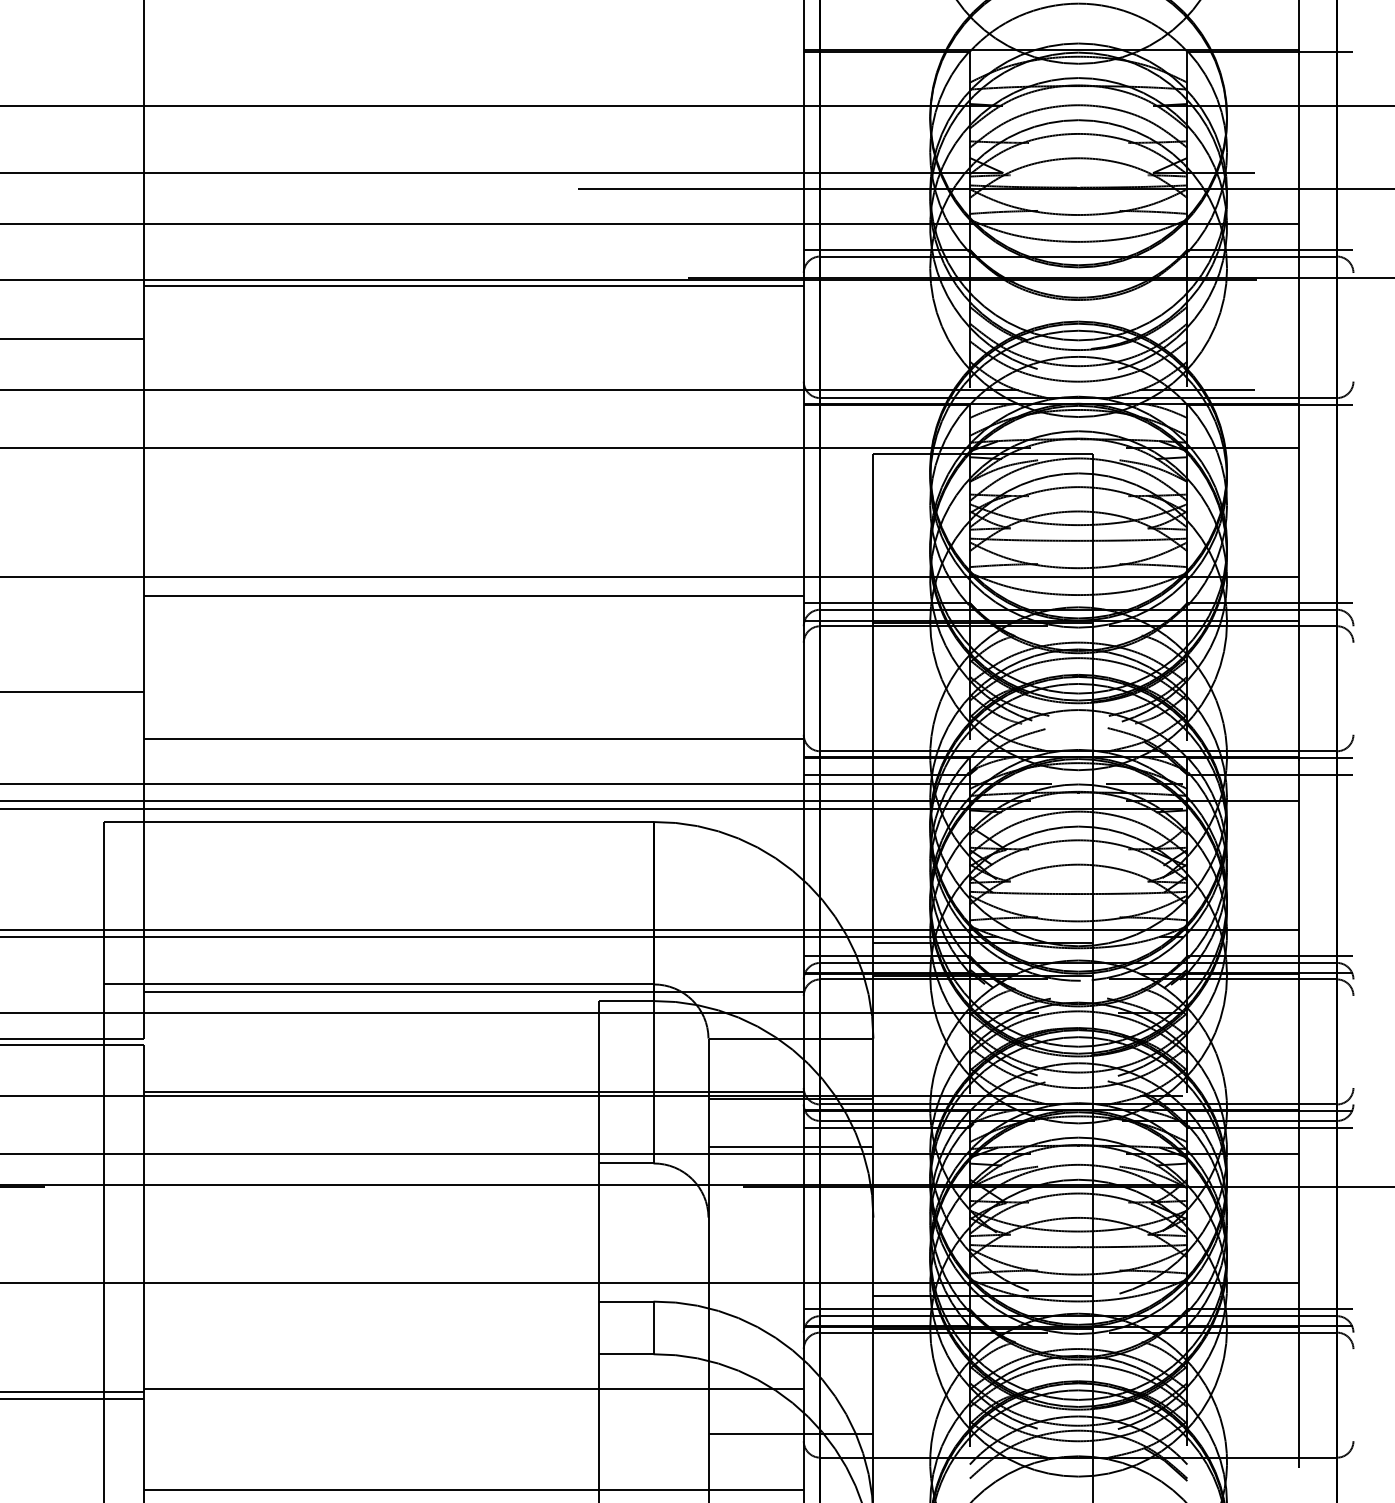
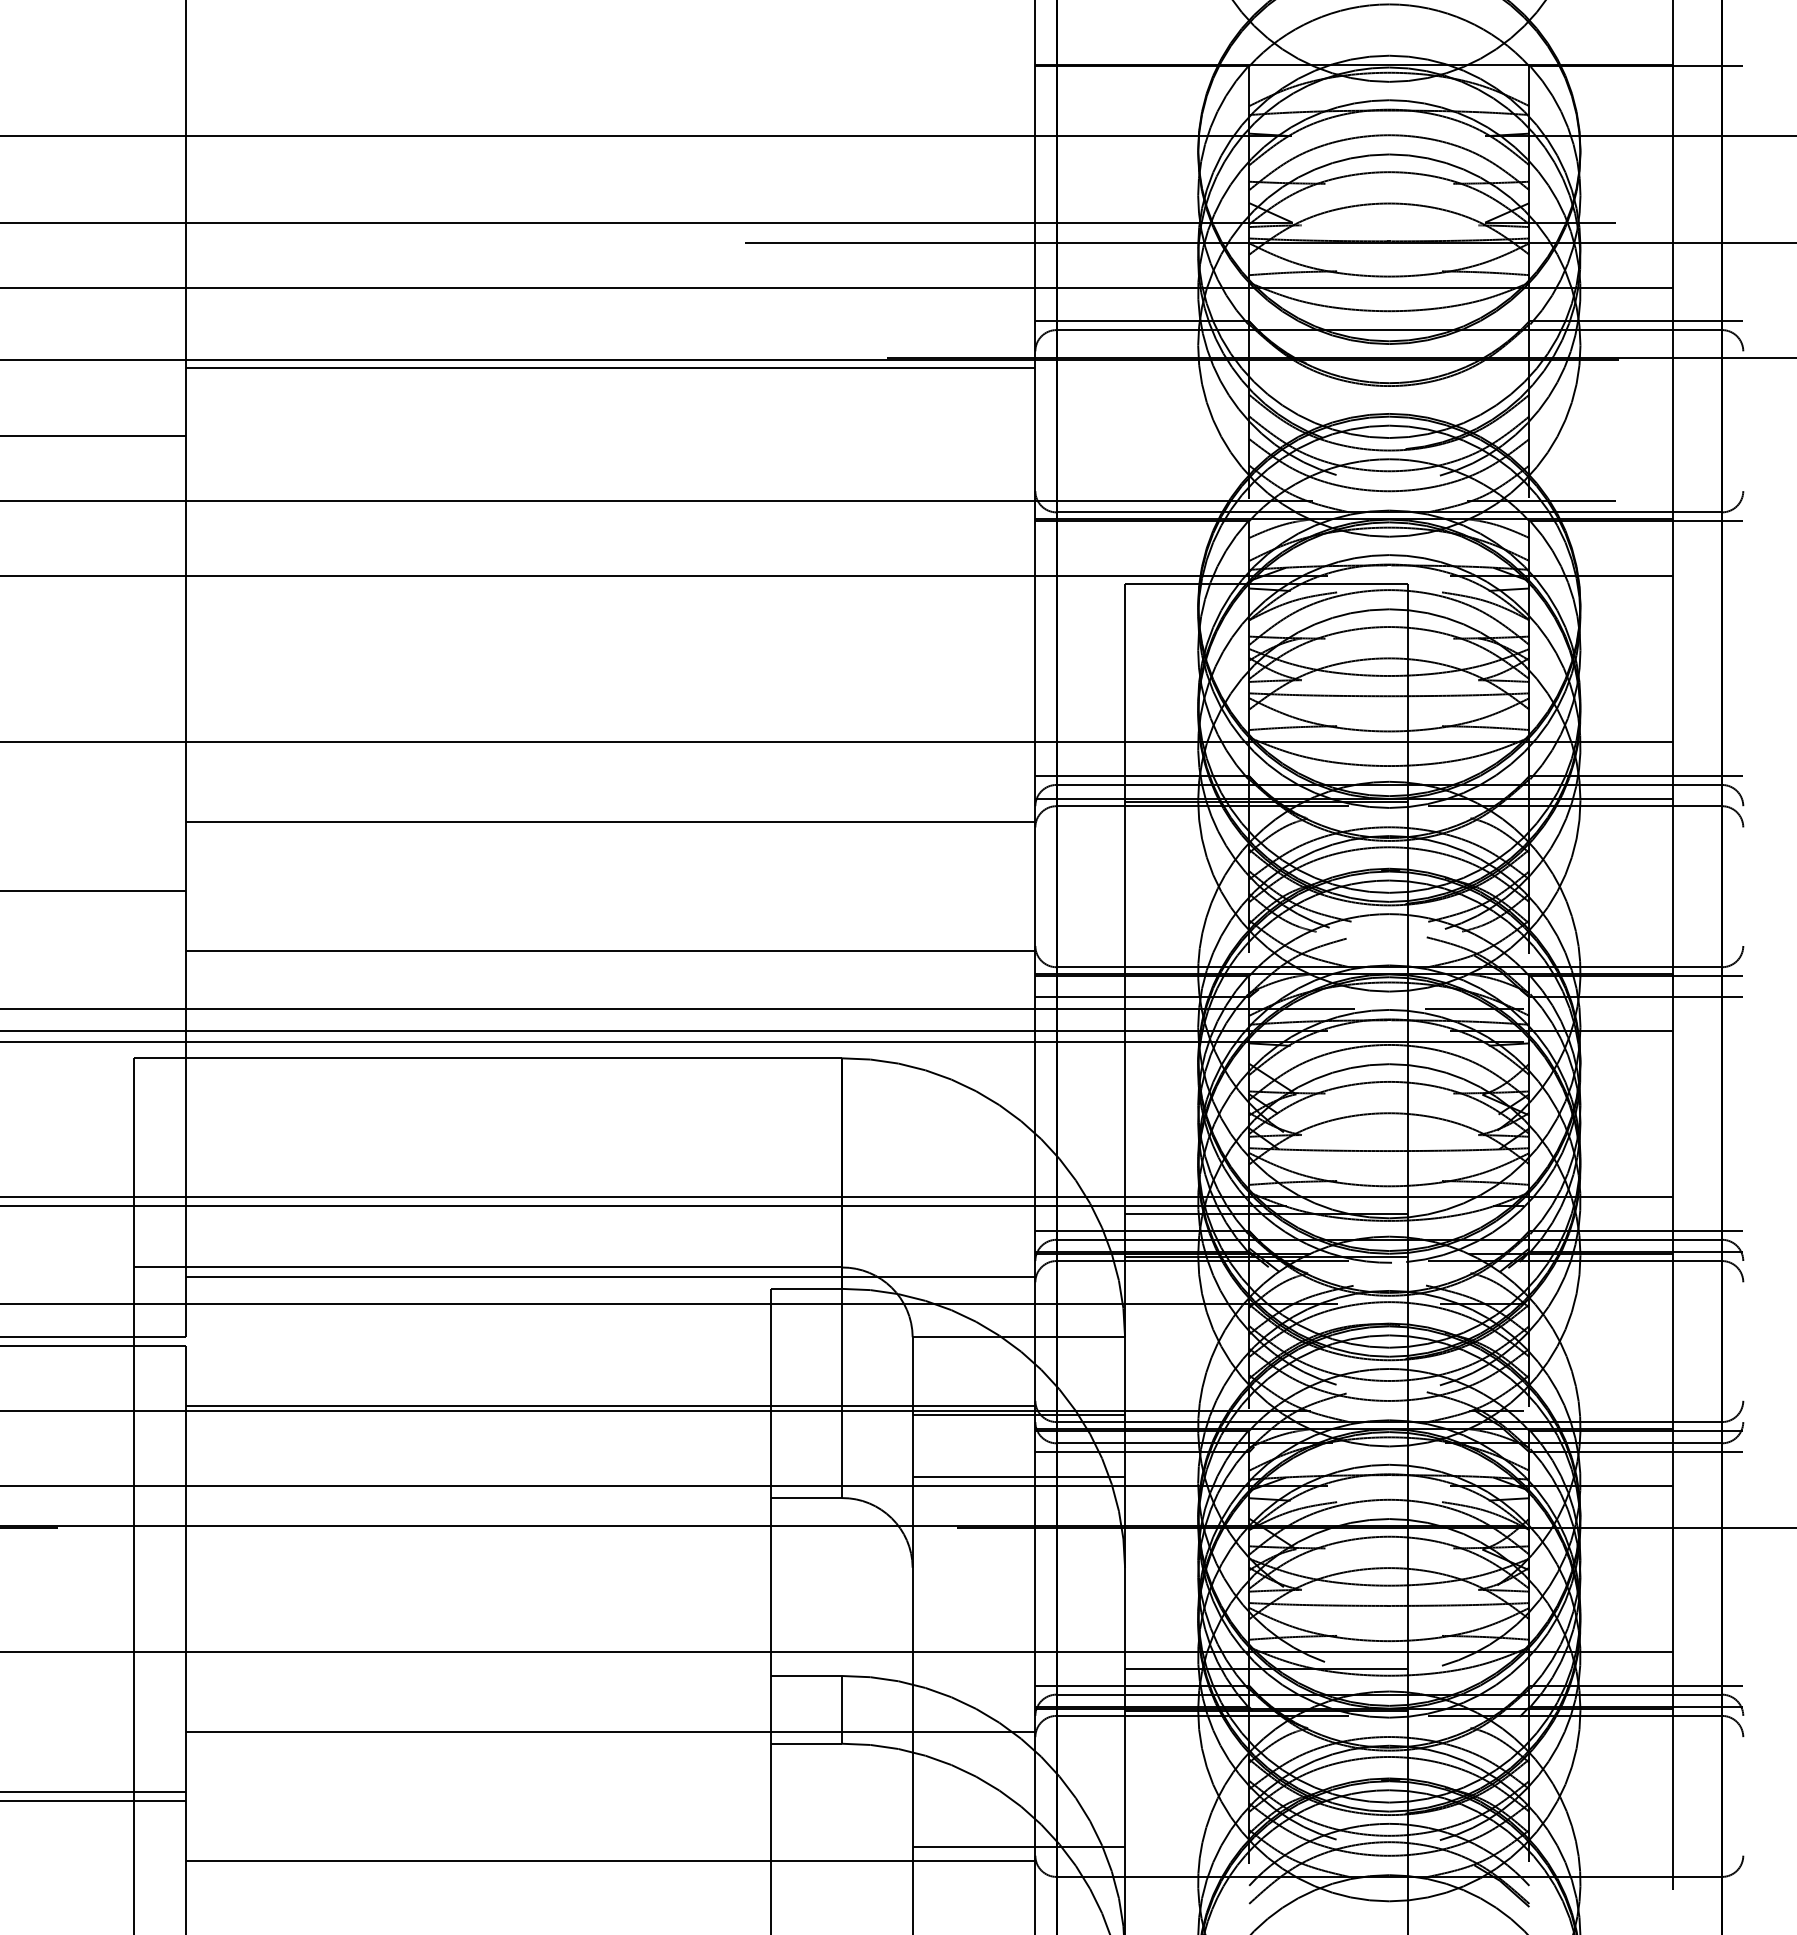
line: (473, 596) -> (610, 822), moved
line: (473, 1389) -> (610, 1732), moved
line: (473, 1489) -> (610, 1860), moved

